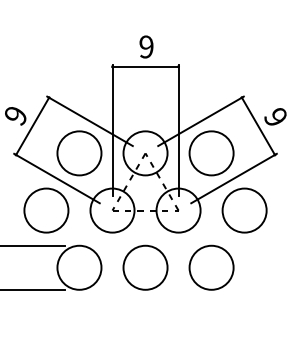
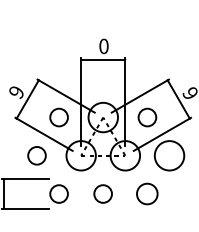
text: (145, 47) -> (103, 46), 9 -> 0
circle: (78, 153) -> (58, 117), size x0.6
circle: (211, 153) -> (147, 117), size x0.6
circle: (45, 210) -> (36, 155), size x0.6
circle: (78, 266) -> (58, 193), size x0.6
circle: (144, 266) -> (102, 193), size x0.6
circle: (210, 266) -> (146, 193), size x0.7

